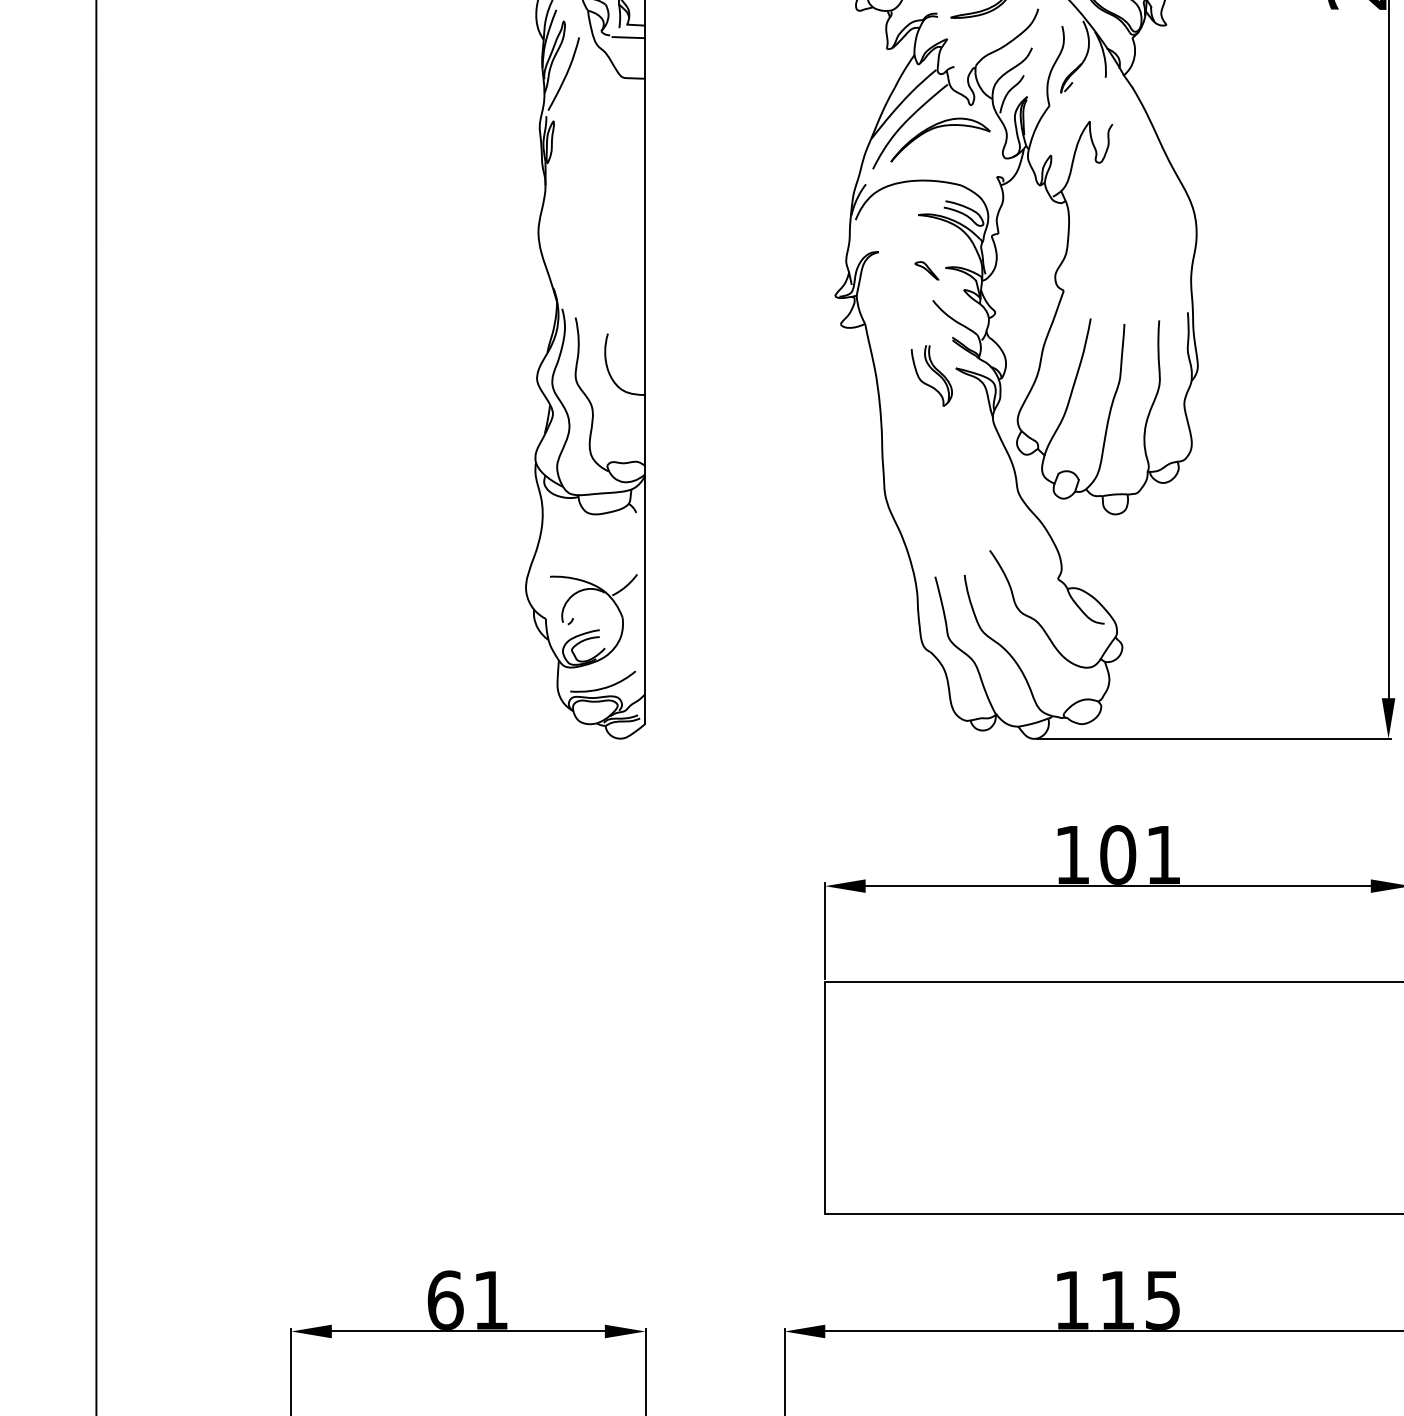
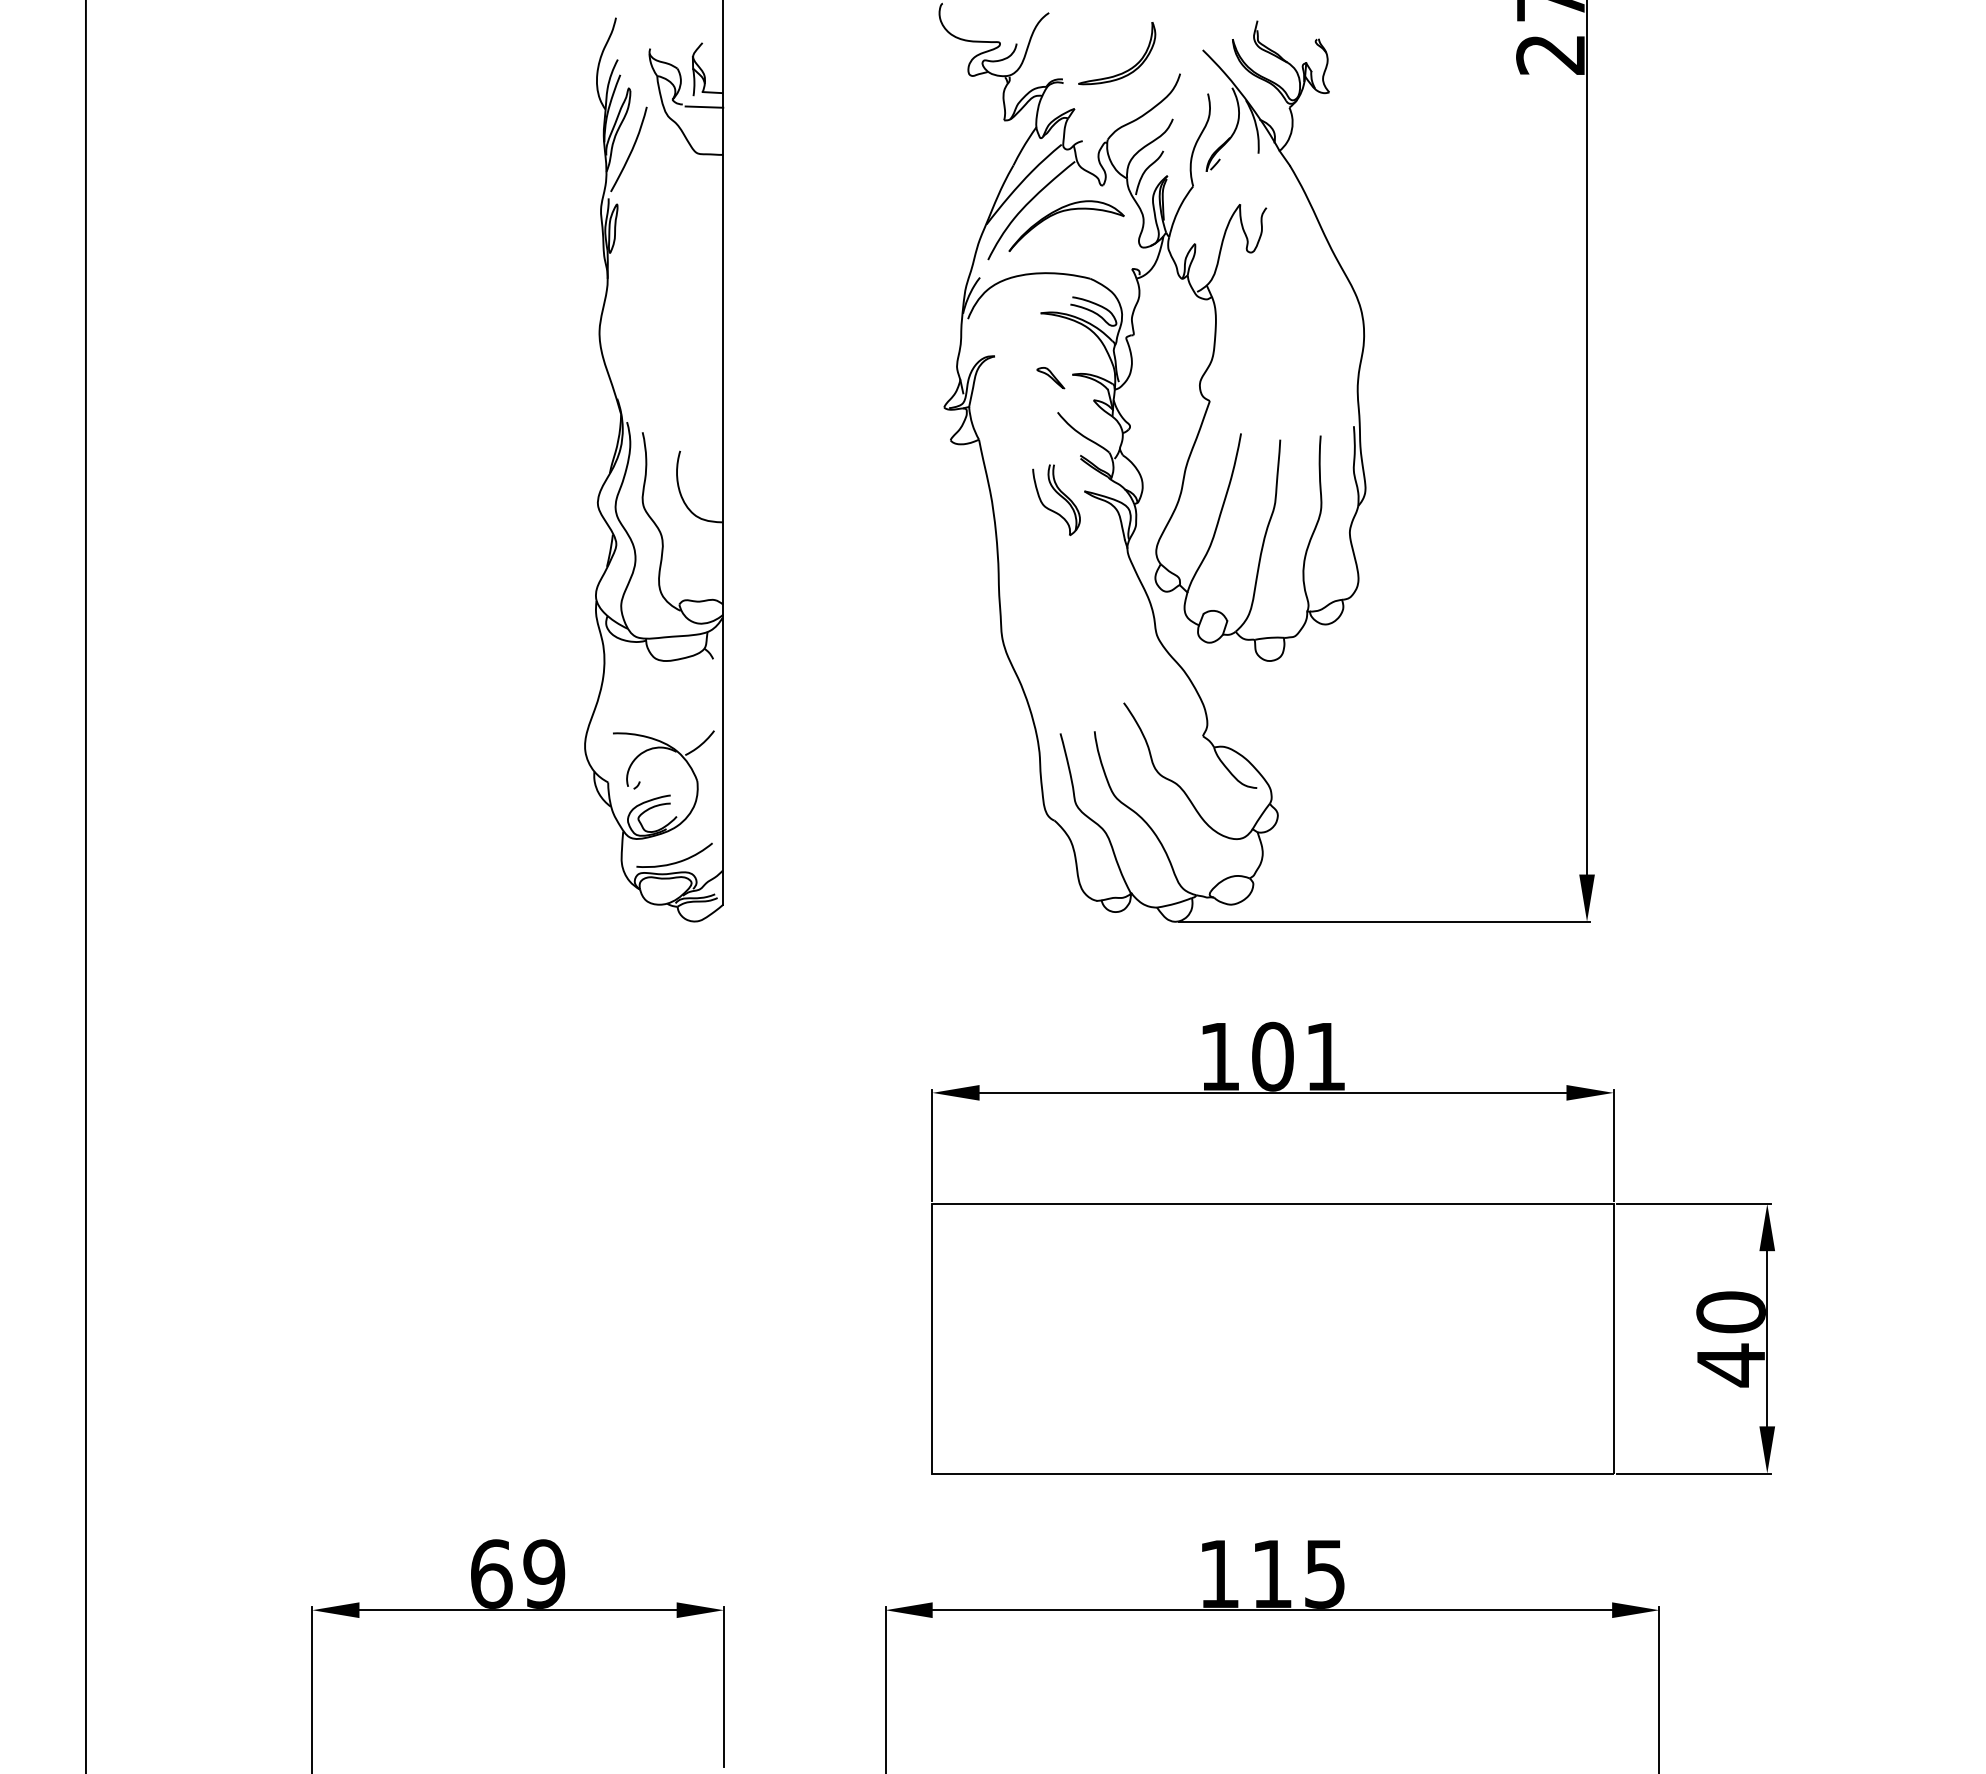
text: (491, 1299) -> (544, 1573), 61 -> 69

